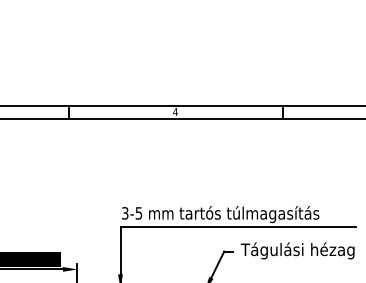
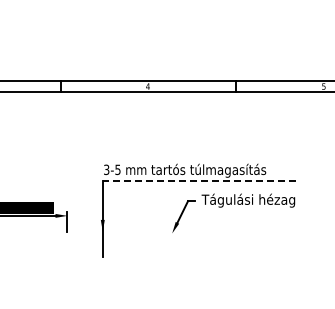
line: (238, 226) -> (199, 180), solid -> dashed

